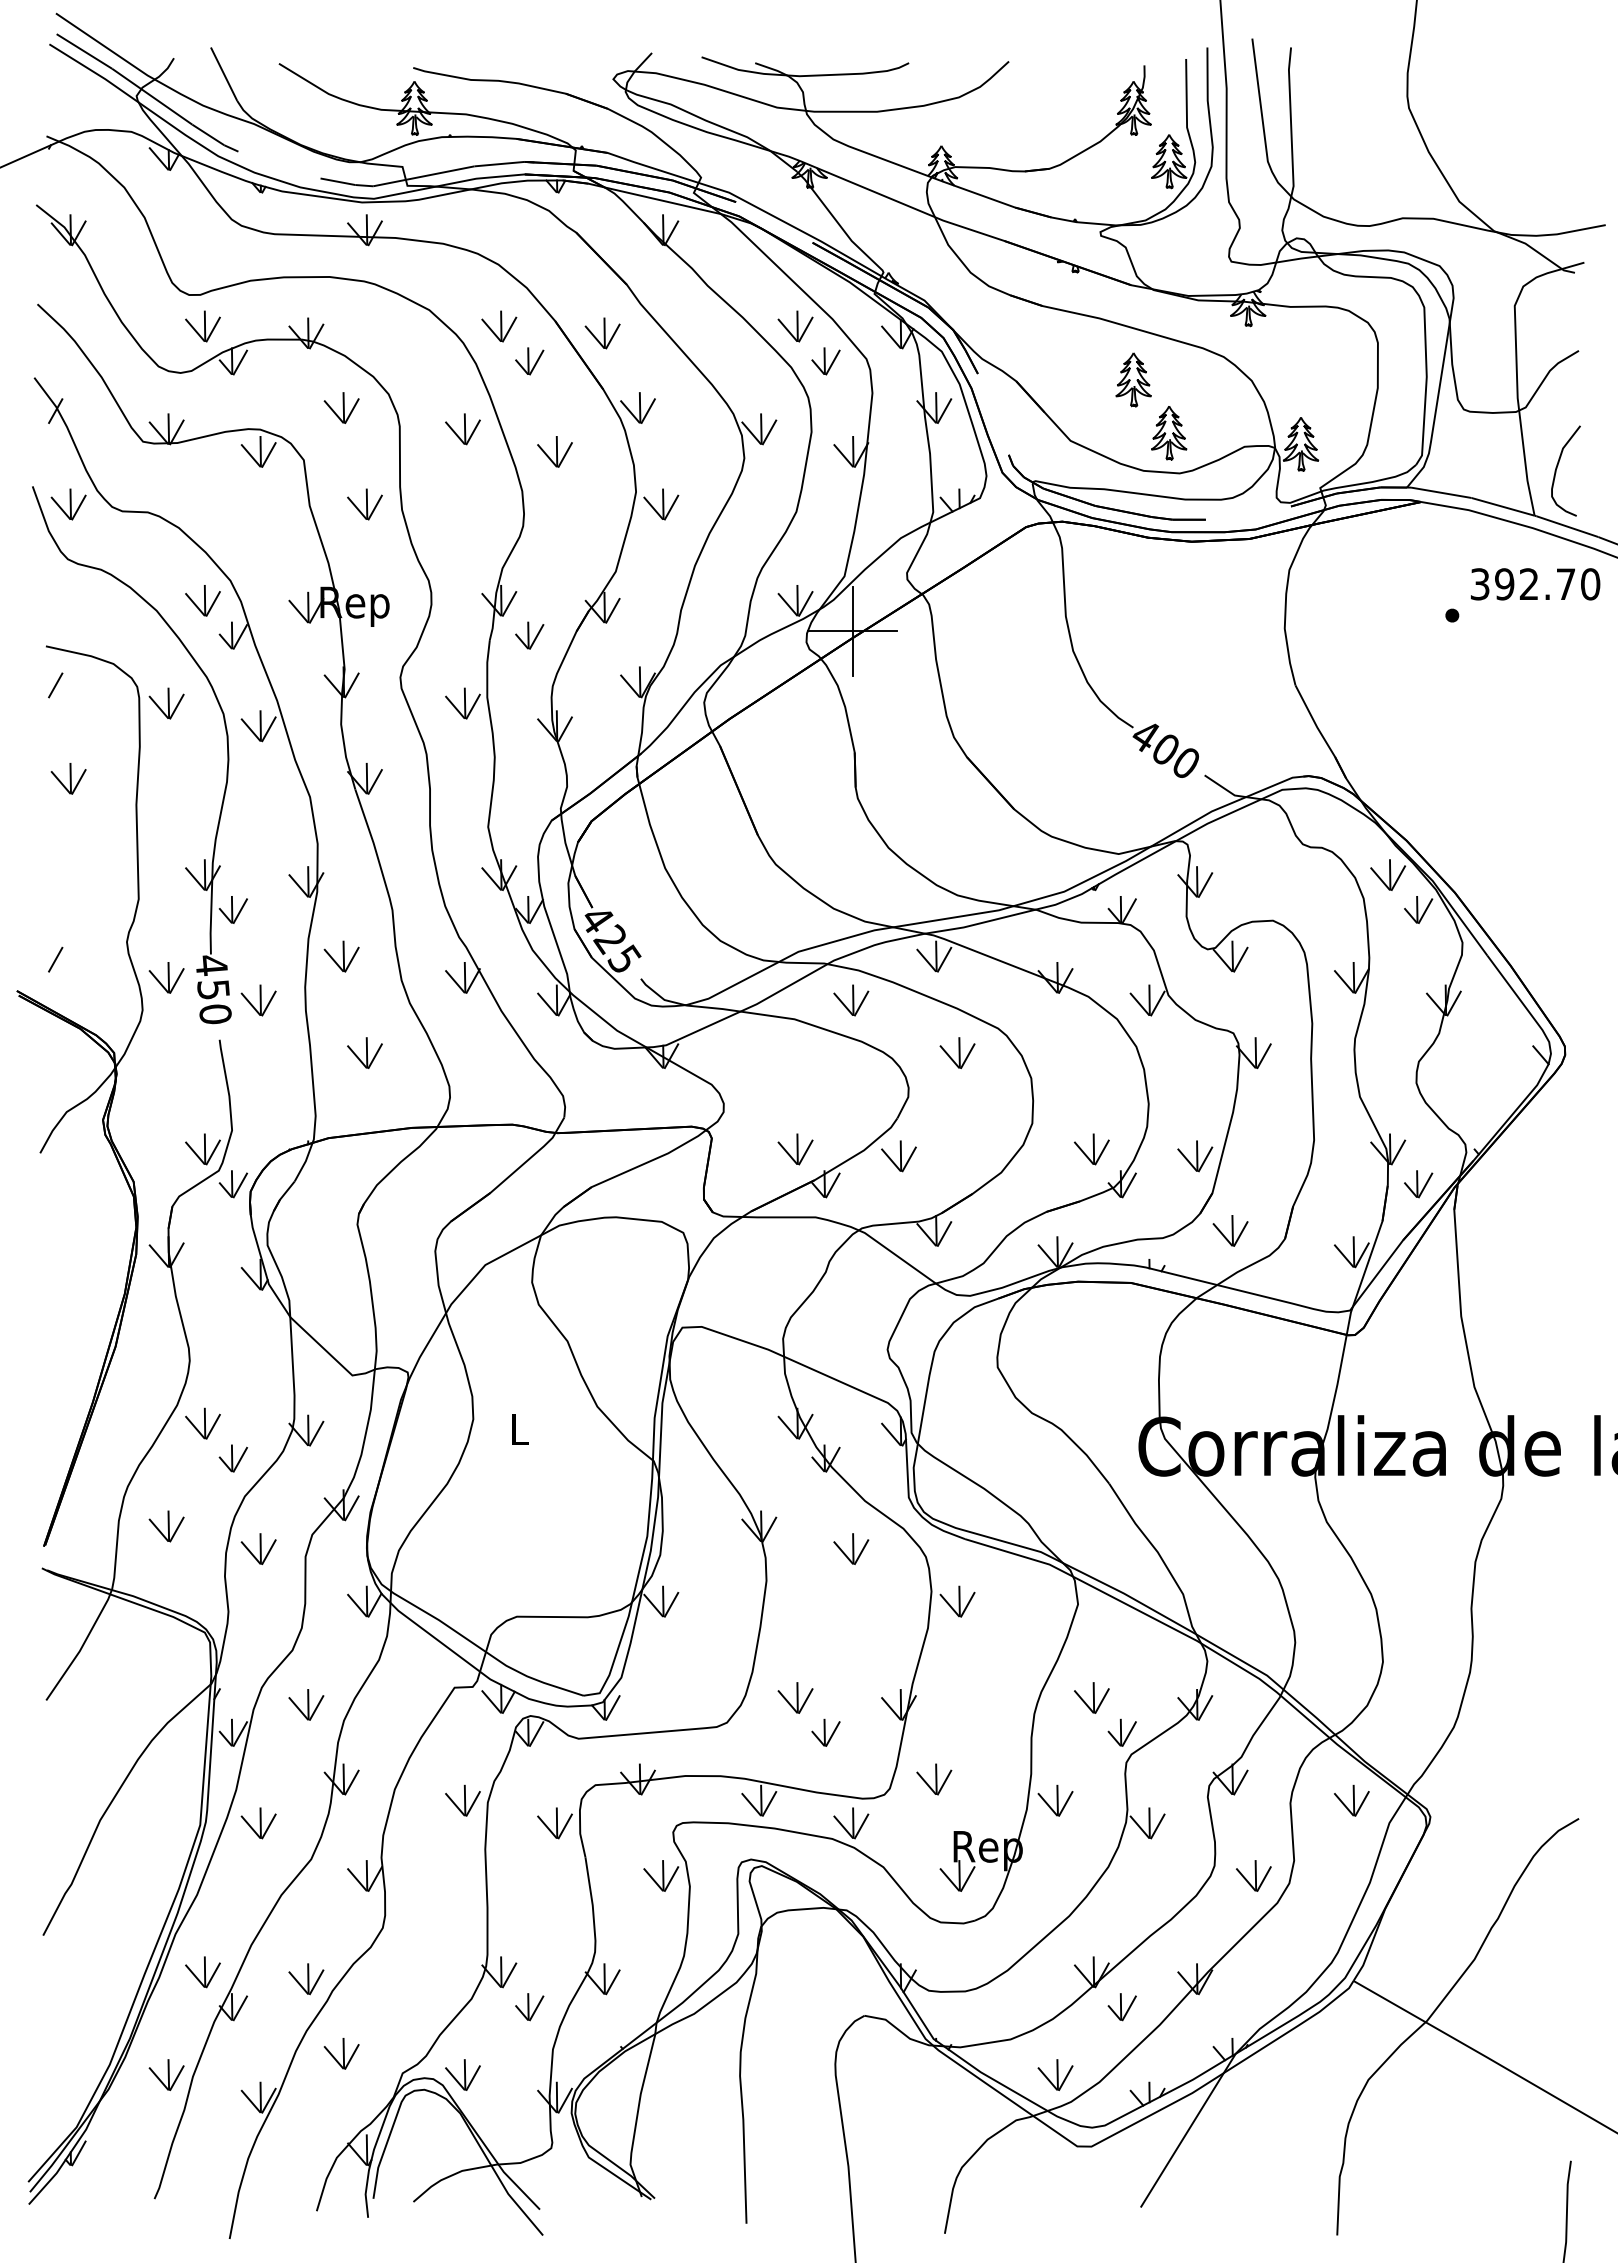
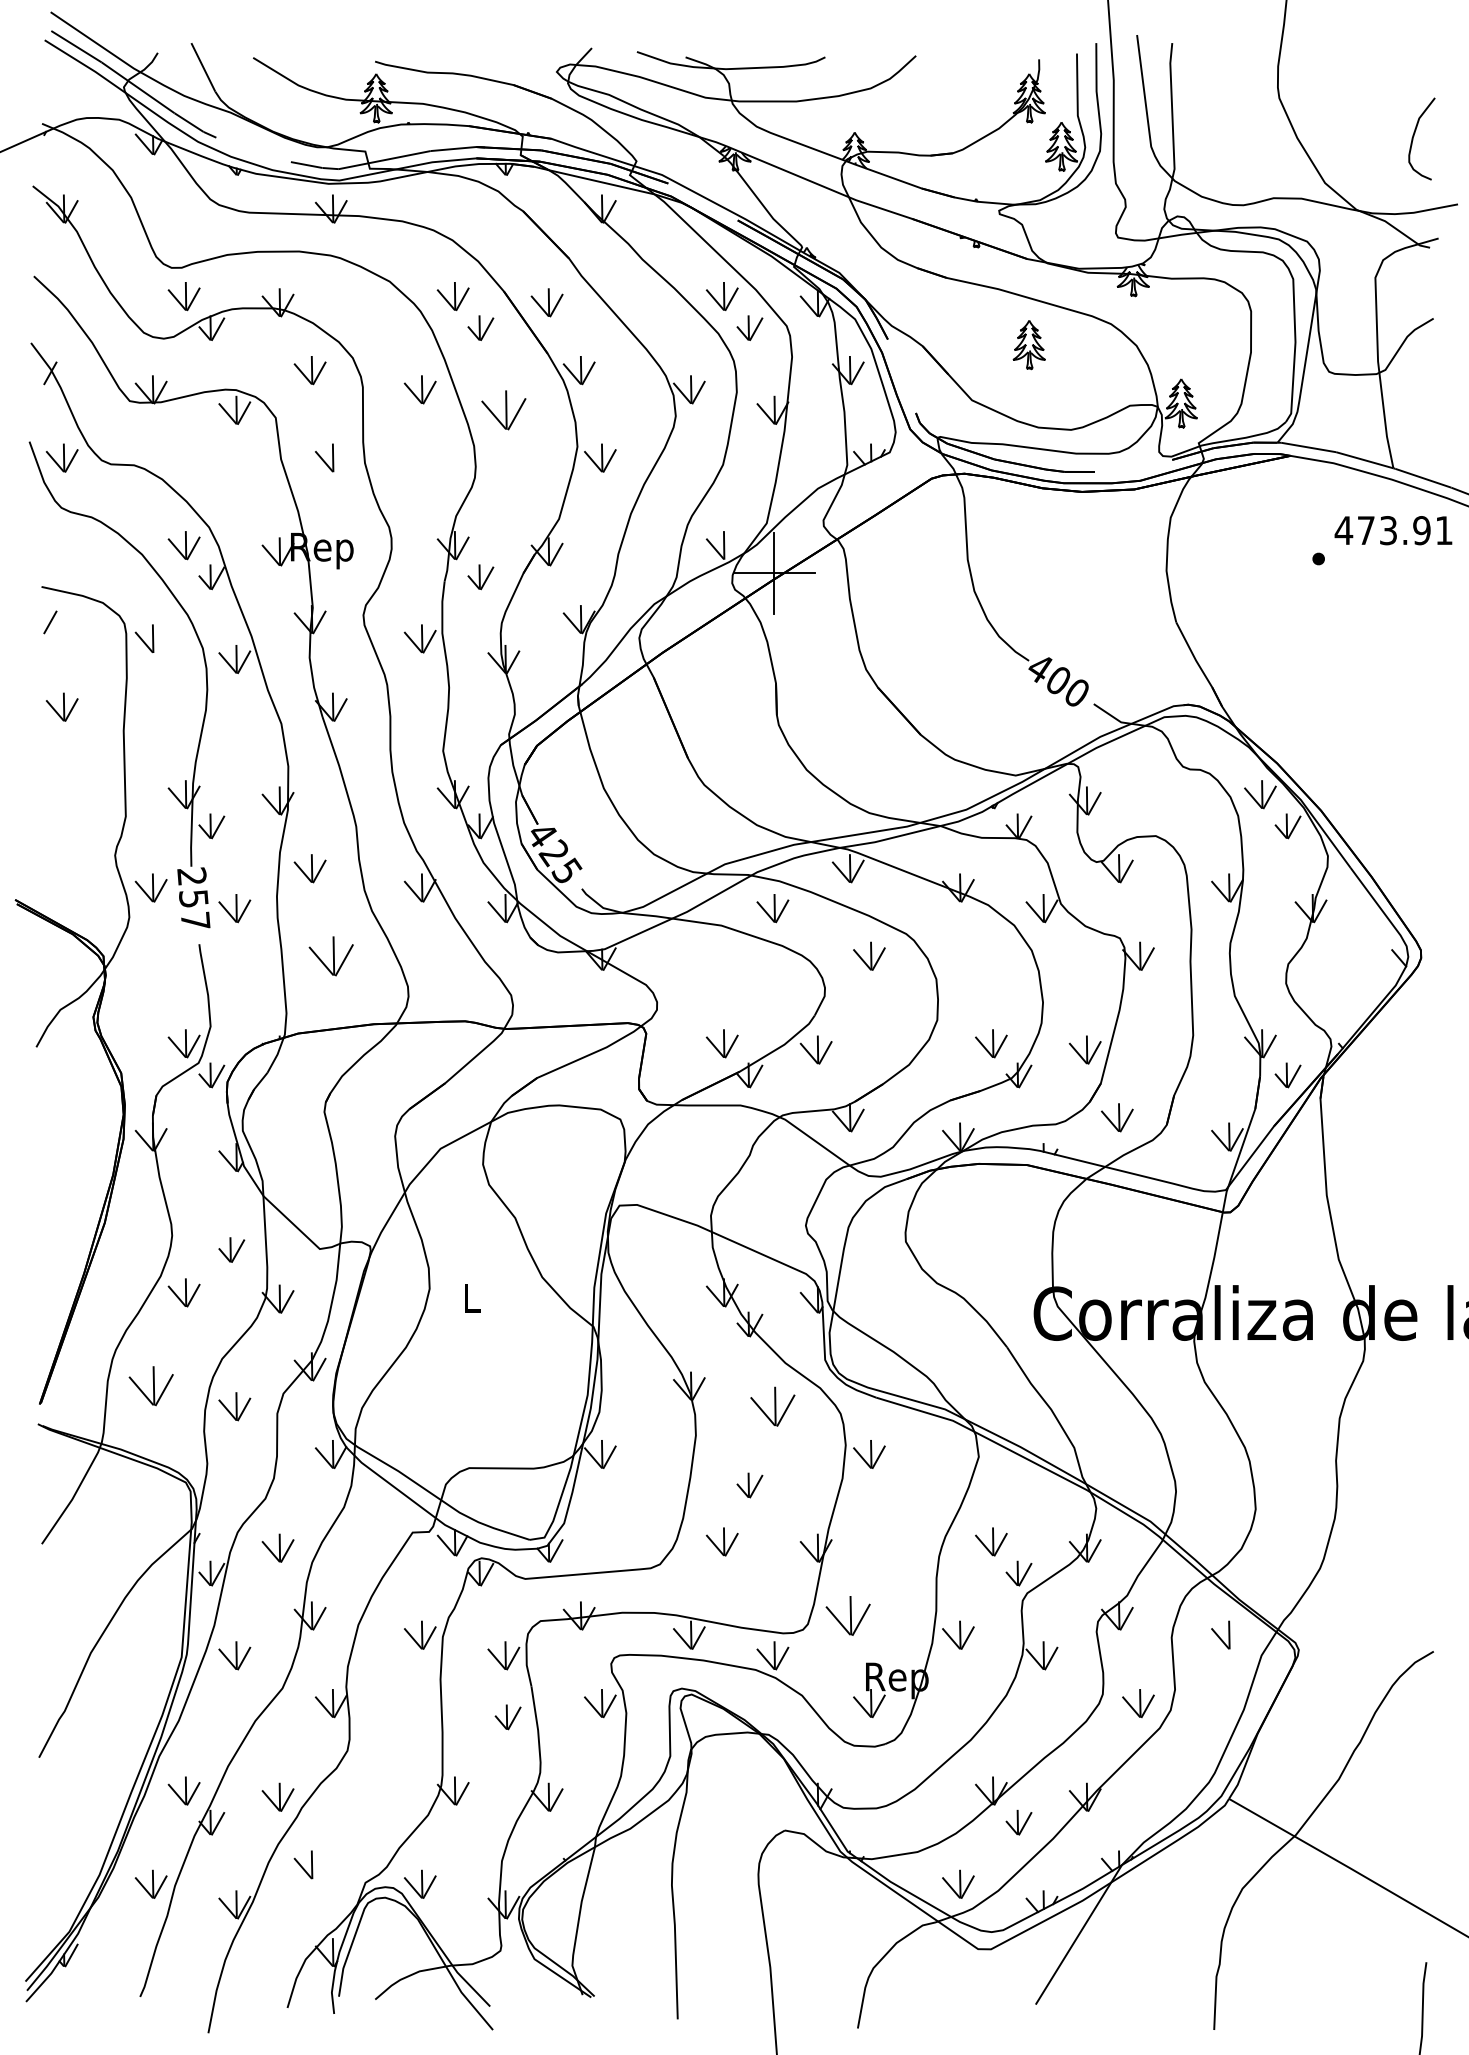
part: (1169, 433) -> (1061, 393), removed
part: (554, 451) -> (503, 409), size x1.4
curve: (1557, 468) -> (1414, 136), moved
line: (374, 507) -> (339, 460), removed
text: (1534, 584) -> (1393, 530), 392.70 -> 473.91
line: (805, 603) -> (731, 548), removed
line: (176, 706) -> (160, 641), removed
line: (55, 959) -> (50, 871), removed
text: (213, 989) -> (193, 898), 450 -> 257
part: (364, 1052) -> (330, 955), size x1.4
part: (232, 1458) -> (230, 1249), moved
part: (166, 1526) -> (151, 1386), size x1.4
part: (851, 1548) -> (773, 1406), size x1.4
part: (825, 1732) -> (749, 1485), moved
part: (934, 1779) -> (848, 1615), size x1.4
line: (1361, 1803) -> (1236, 1637), removed
part: (529, 2007) -> (507, 1717), moved
line: (351, 2056) -> (319, 1867), removed

